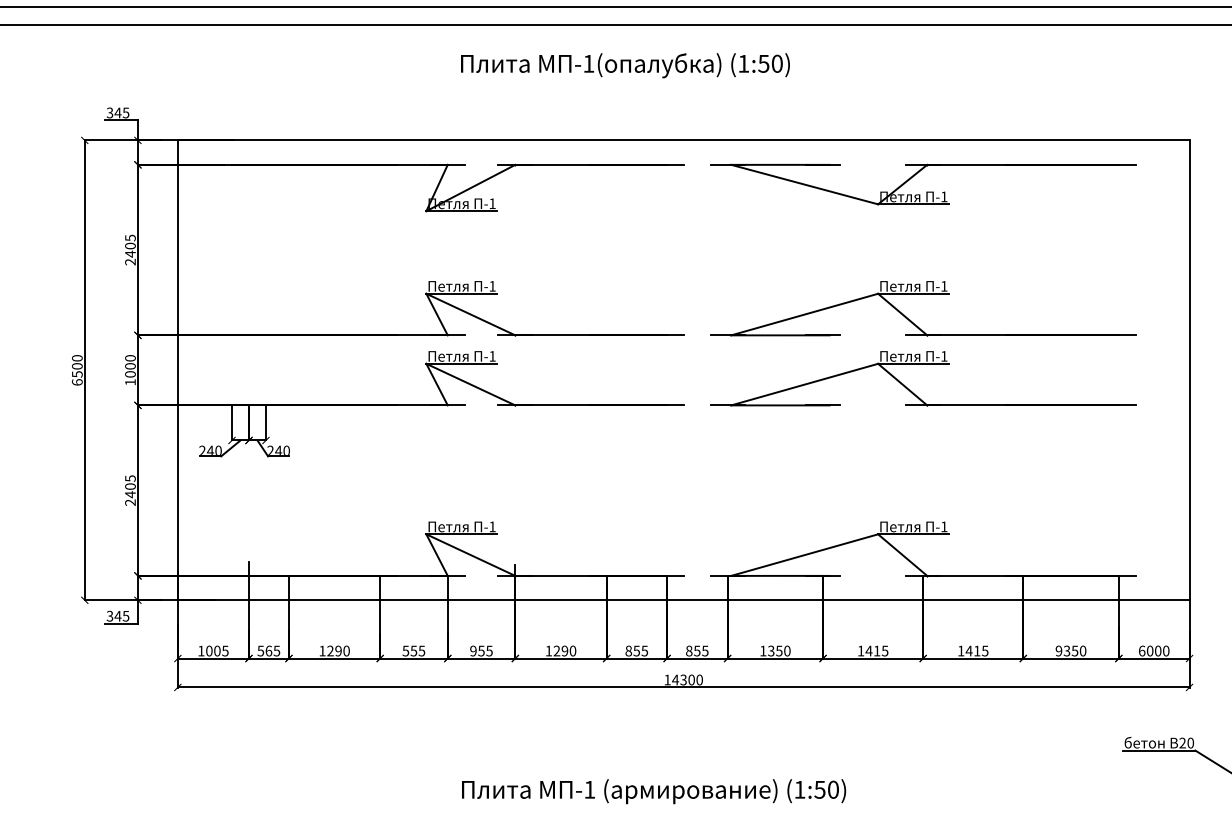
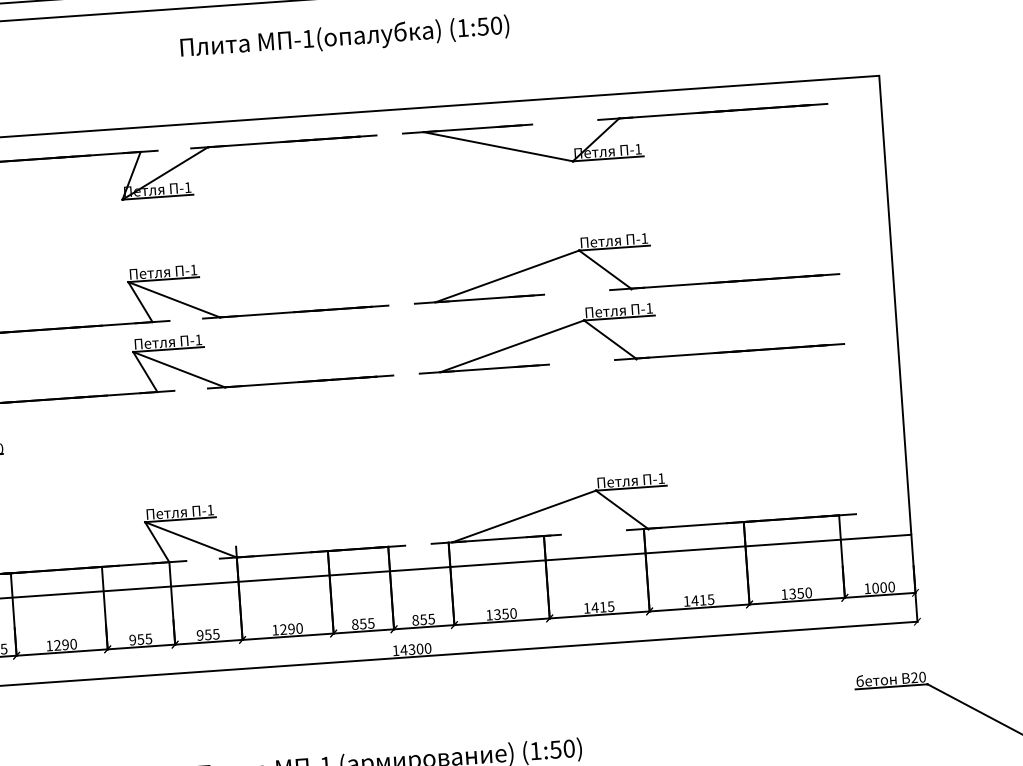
text: (625, 65) -> (345, 37), moved
text: (405, 650) -> (132, 639), 555 -> 955
text: (1058, 650) -> (784, 594), 9350 -> 1350
text: (1142, 650) -> (867, 588), 6000 -> 1000

